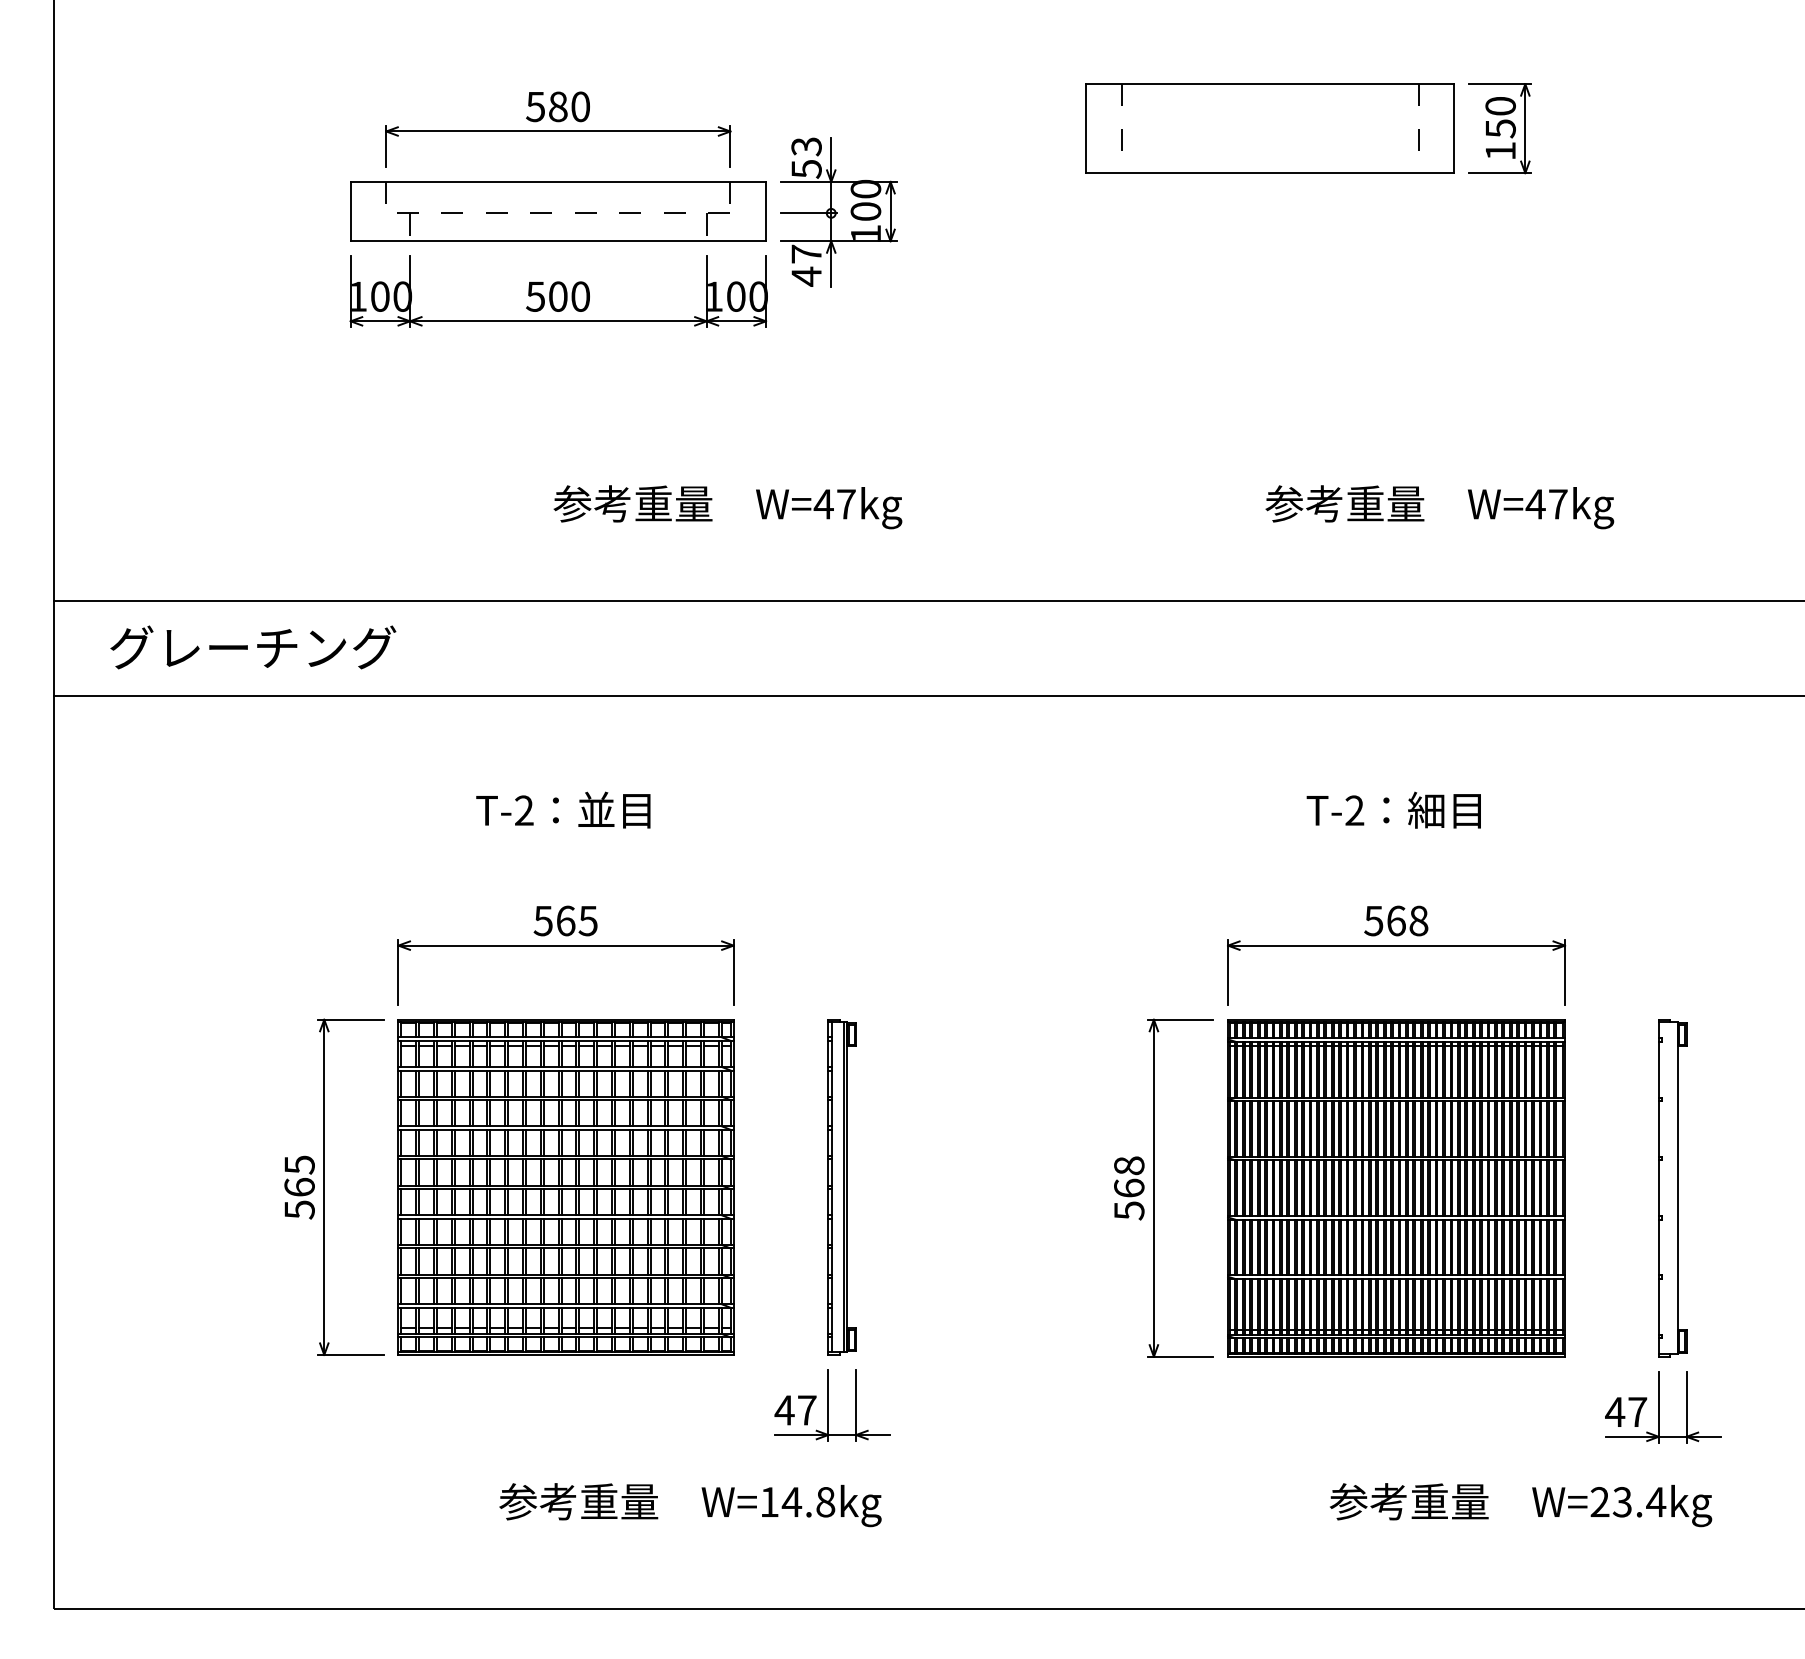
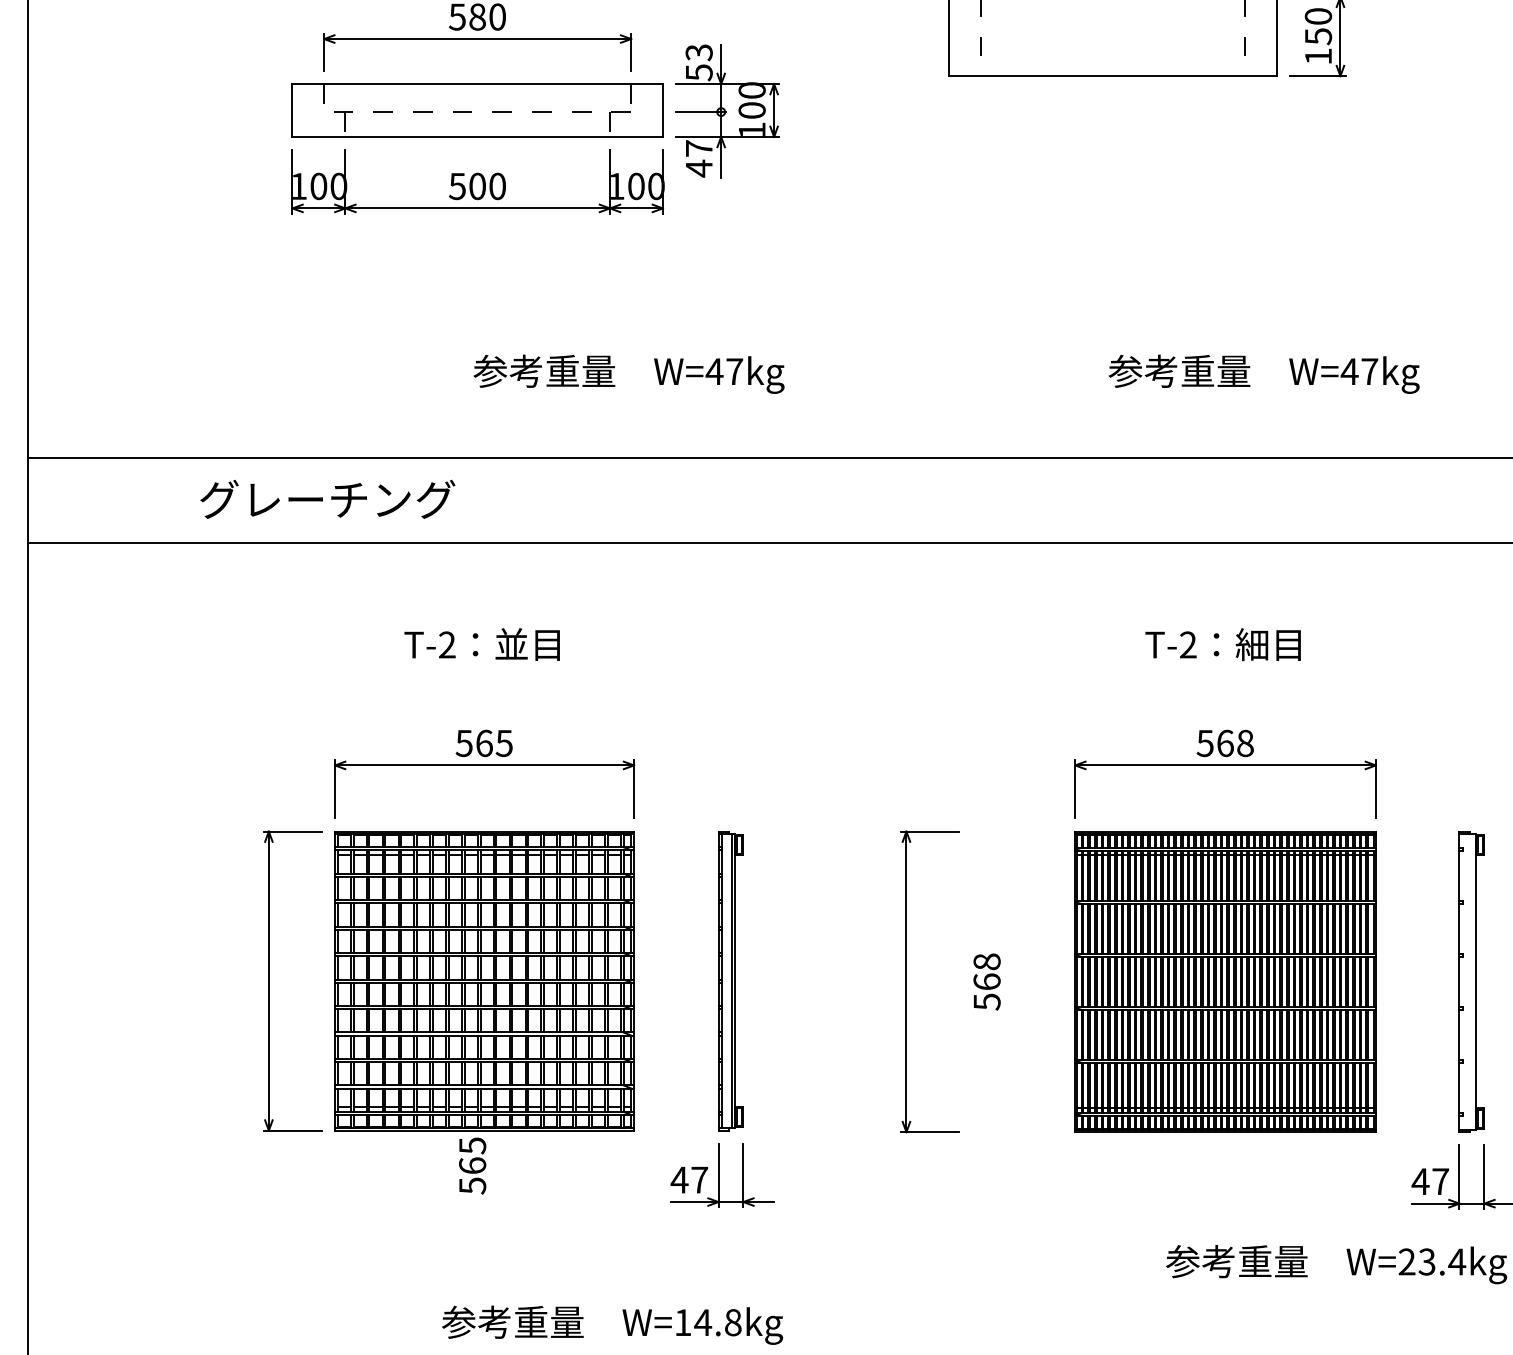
text: (253, 647) -> (327, 499), moved
text: (299, 1187) -> (472, 1165), moved
part: (1154, 1187) -> (906, 981), moved
text: (690, 1505) -> (612, 1325), moved

